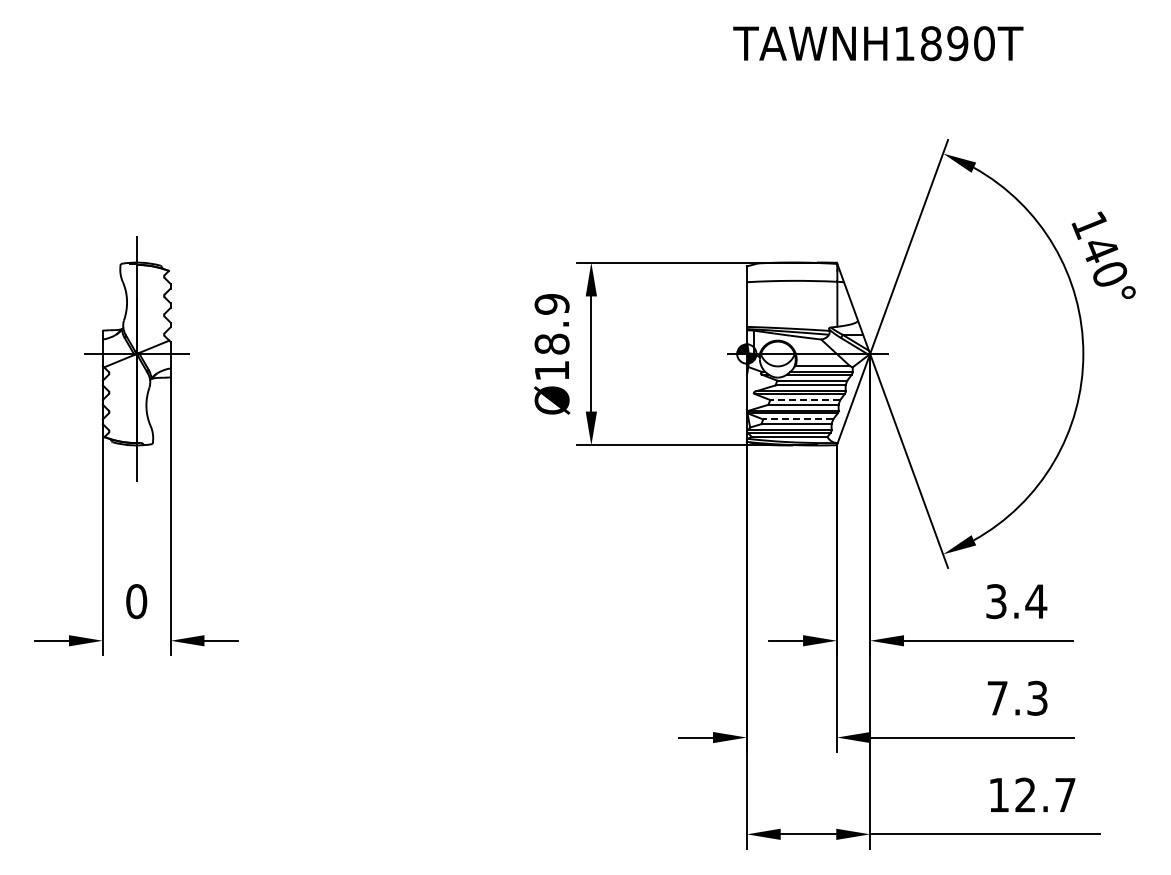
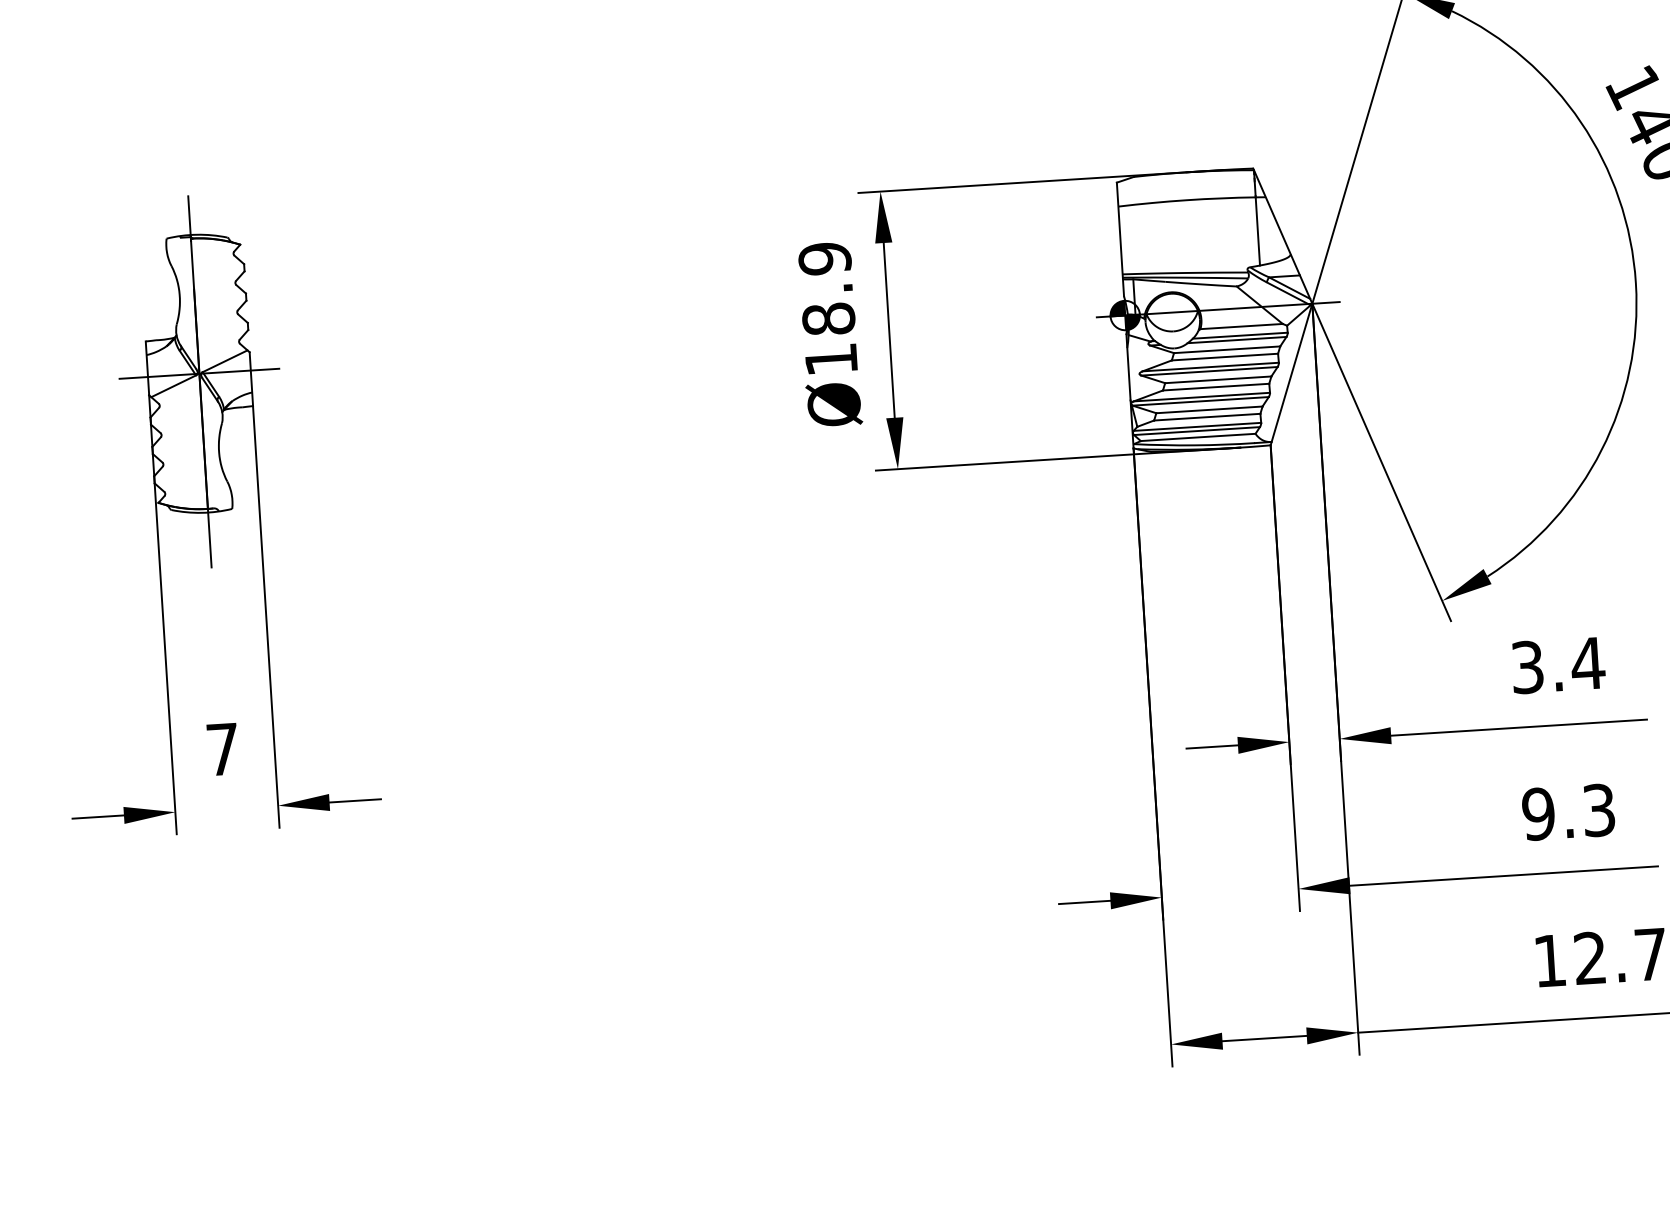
line: (804, 400) -> (1217, 380), dashed -> solid
line: (797, 419) -> (1208, 410), dashed -> solid
text: (136, 601) -> (222, 749), 0 -> 7
text: (997, 697) -> (1538, 812), 7.3 -> 9.3

